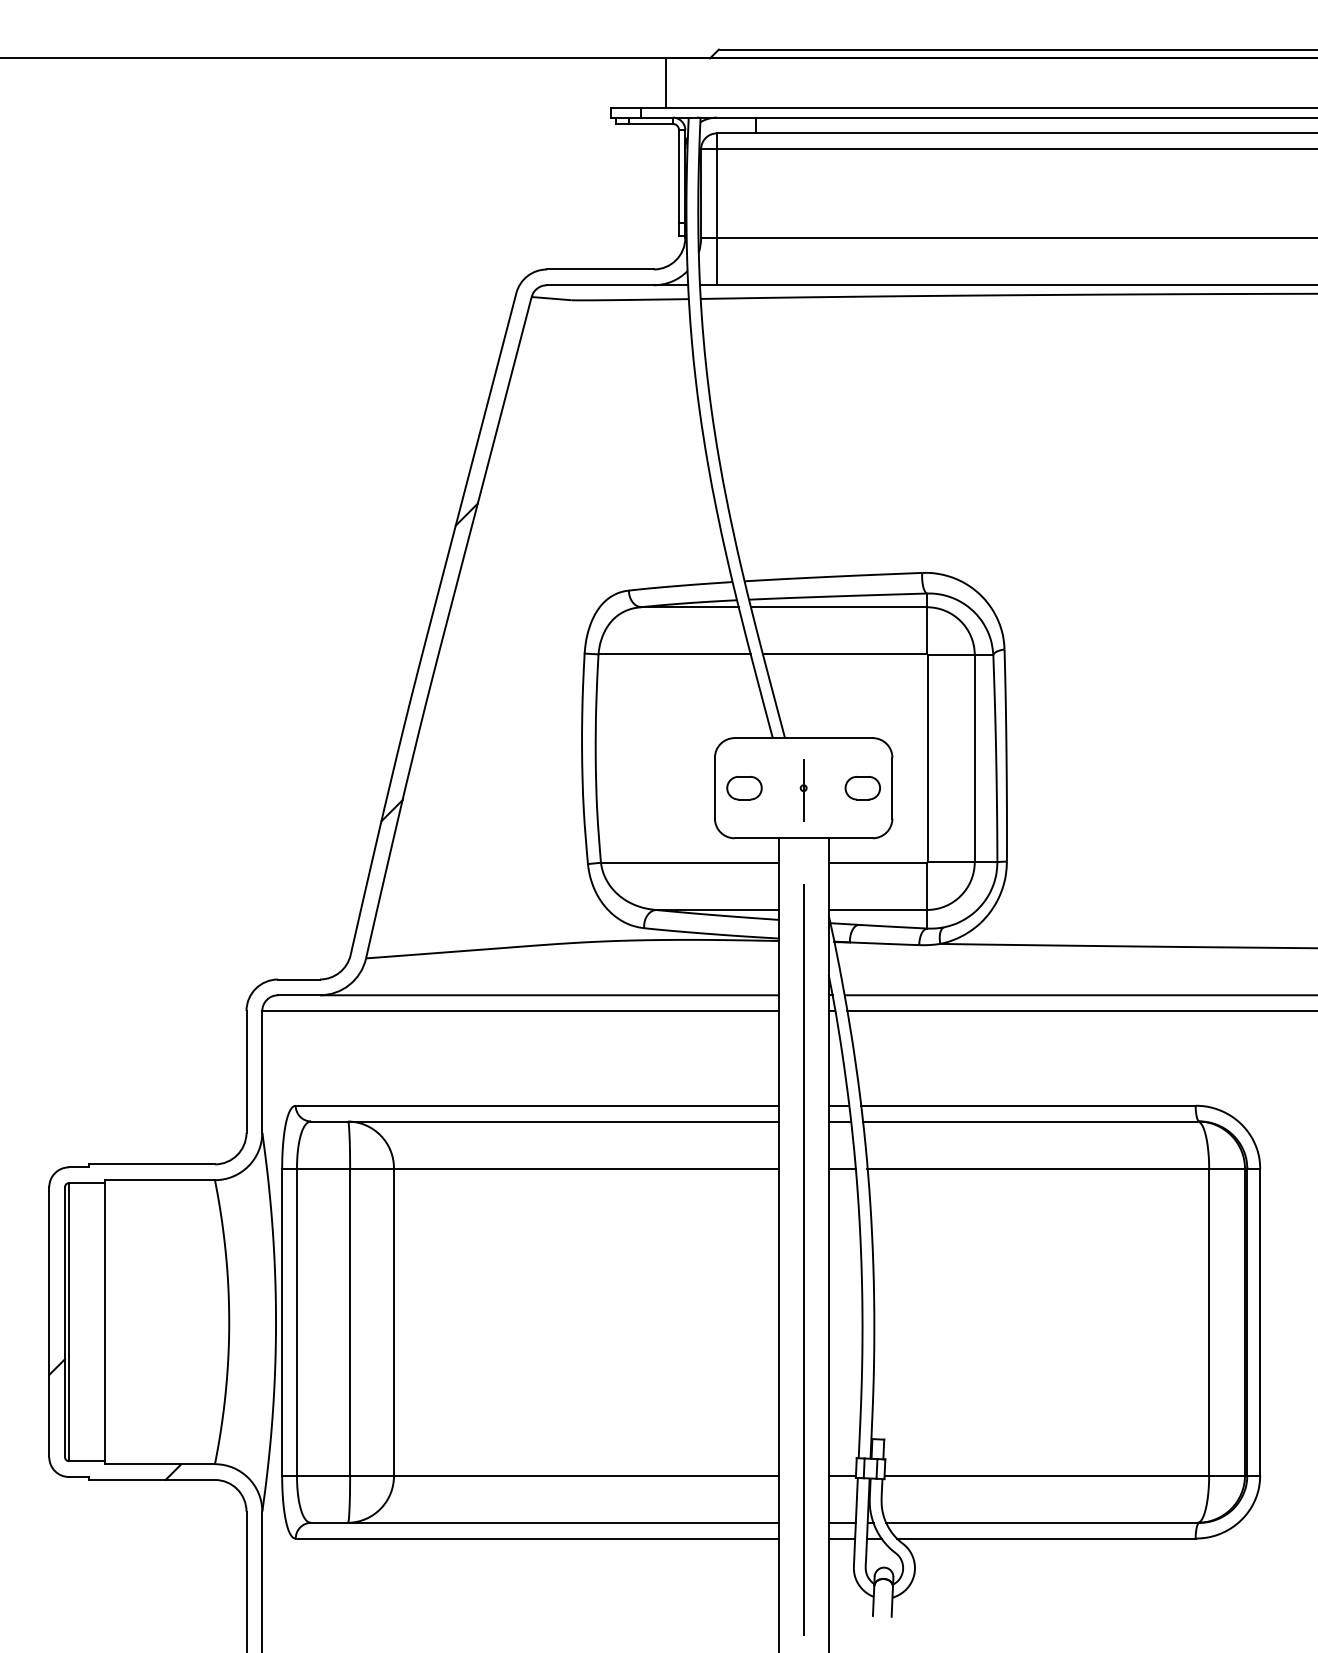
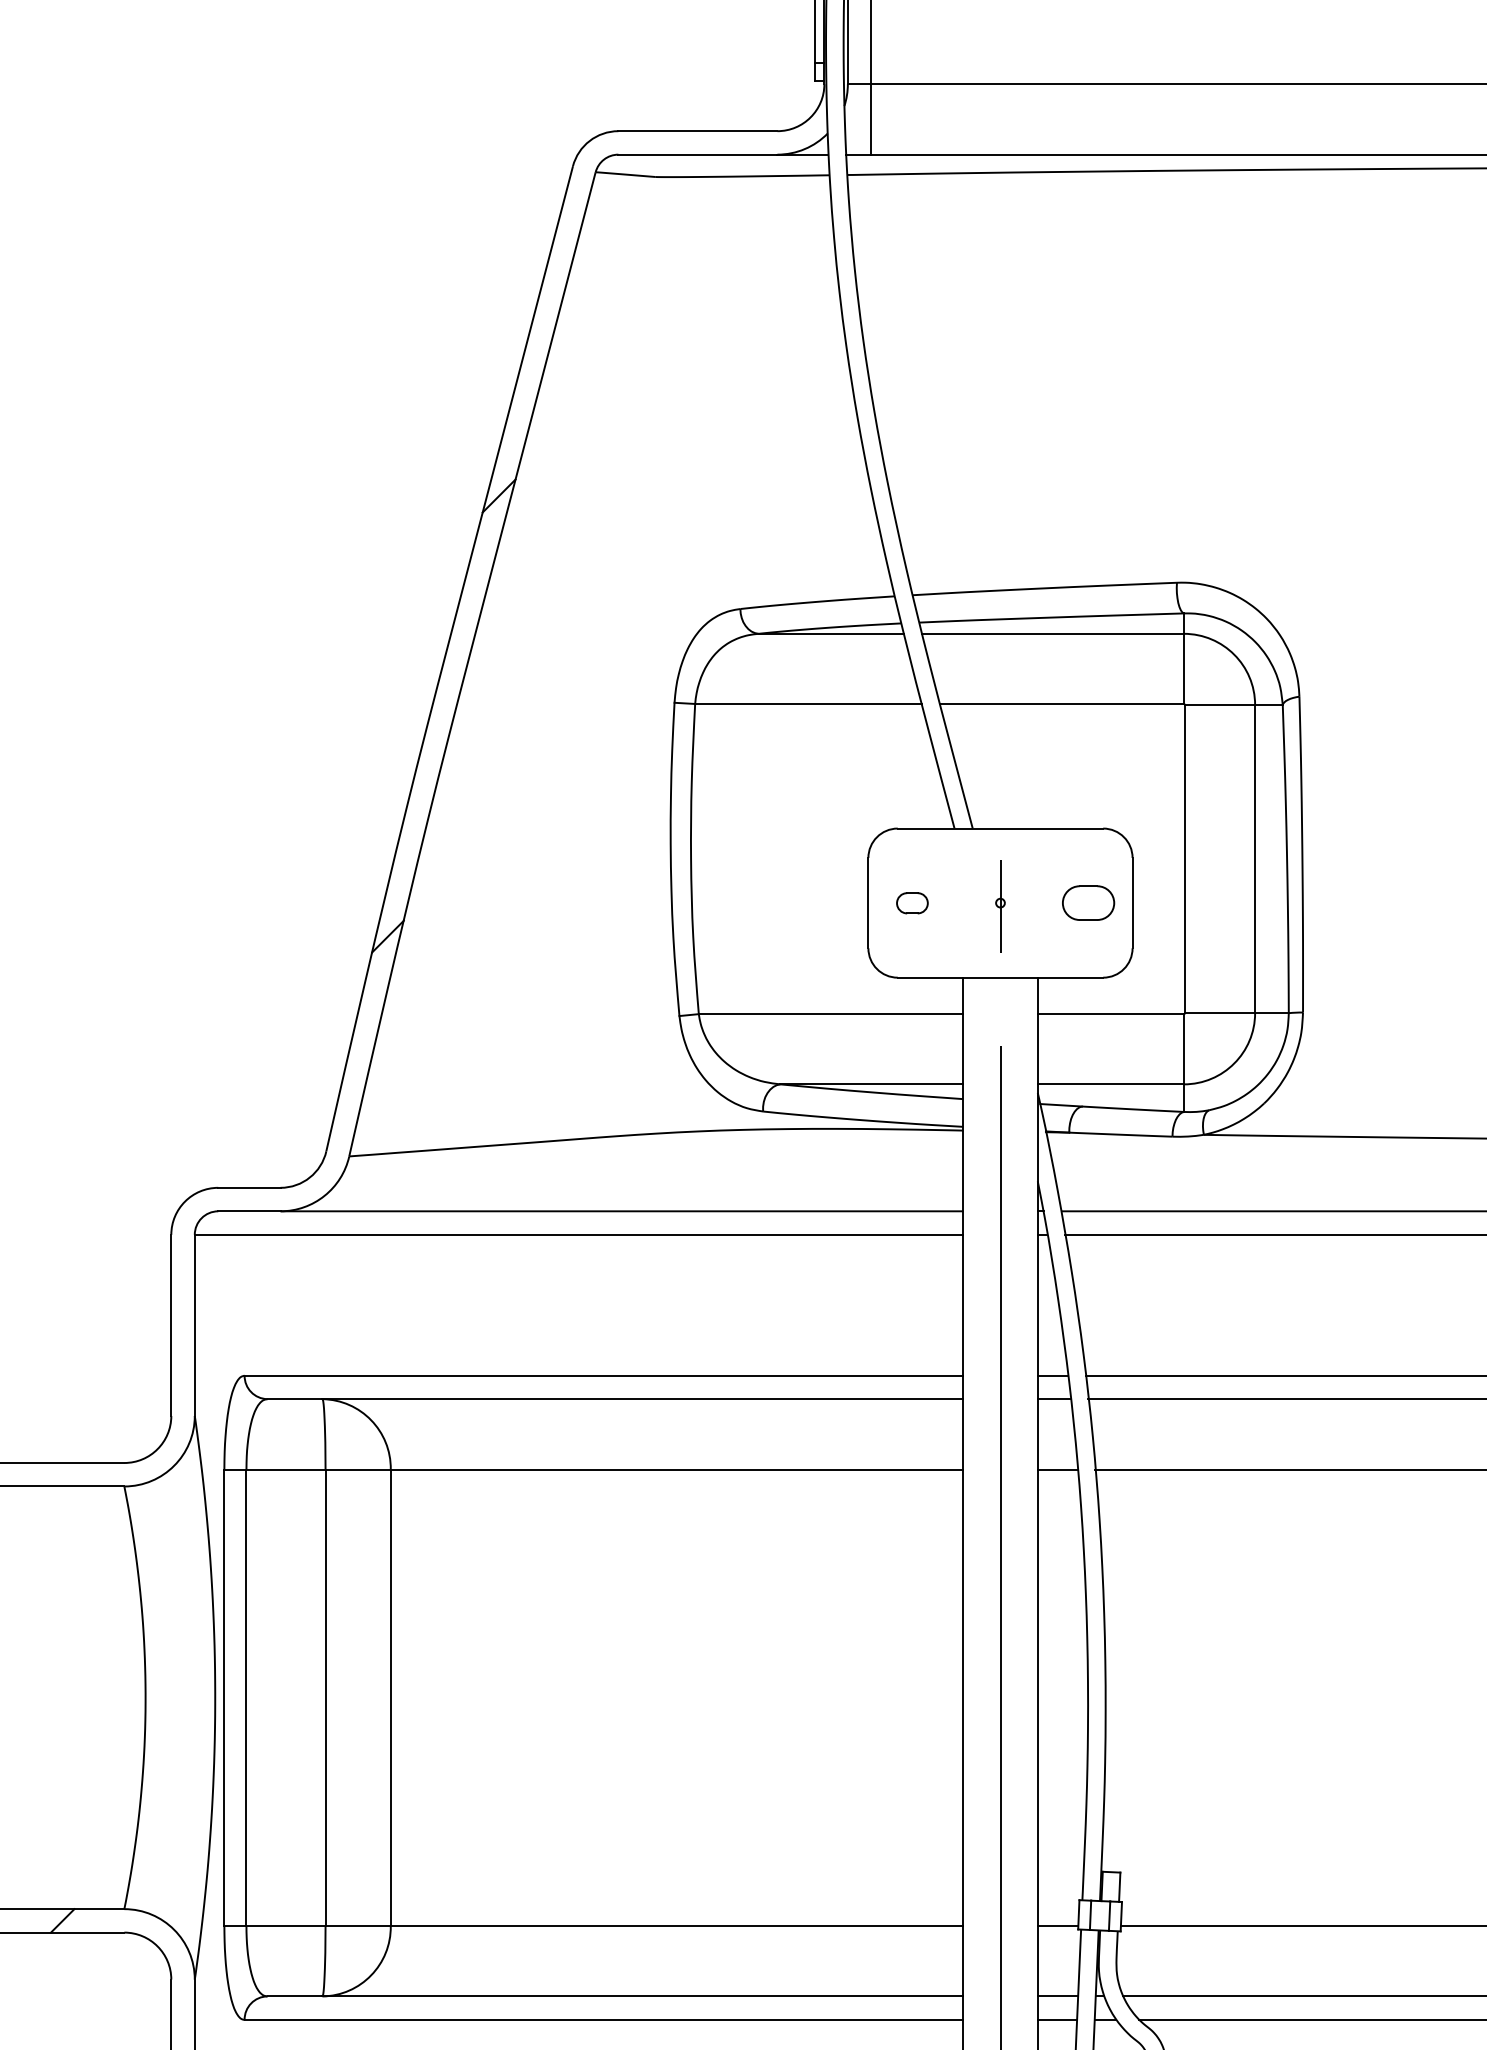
part: (744, 788) -> (912, 903), size x0.6

